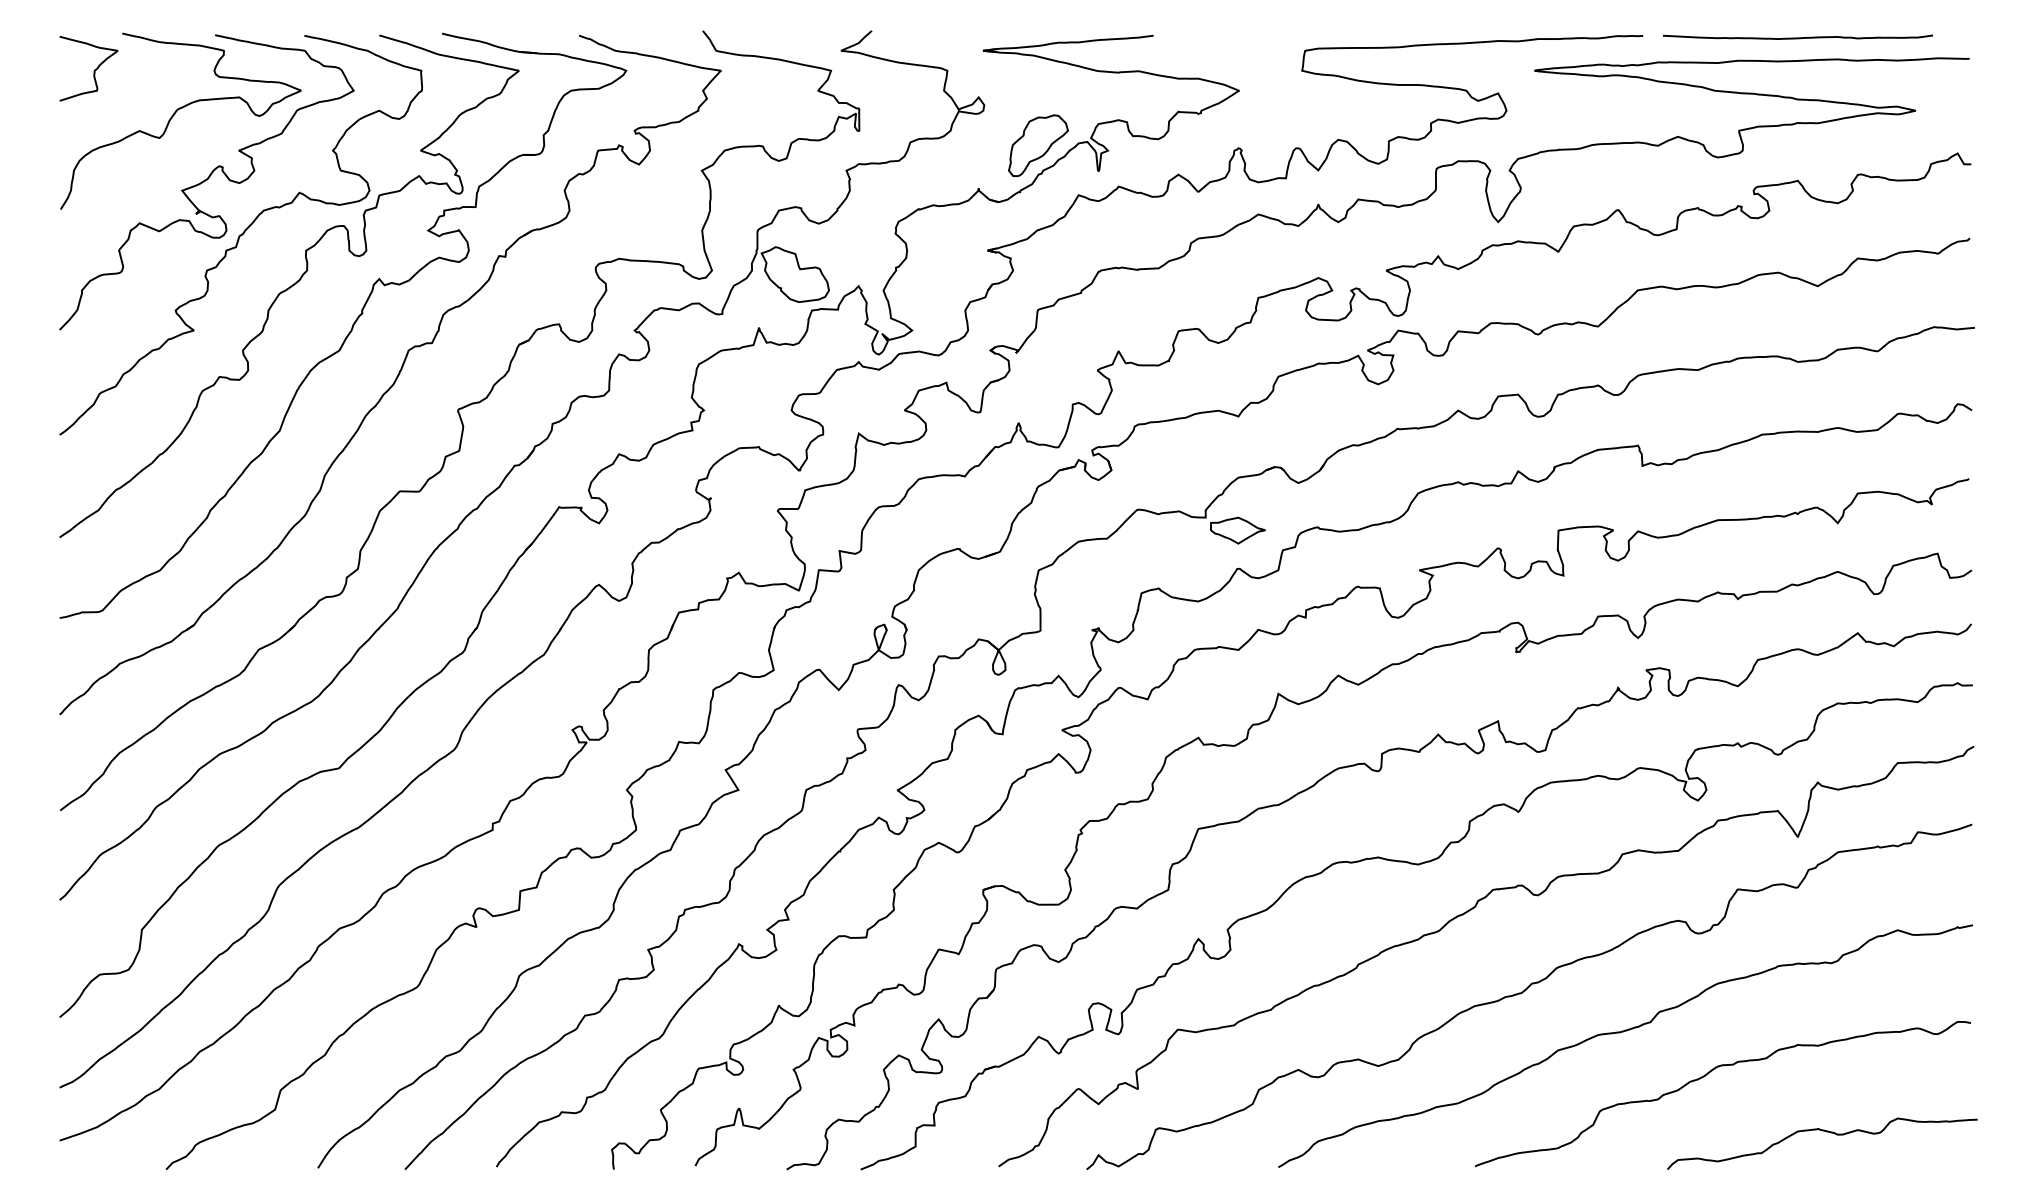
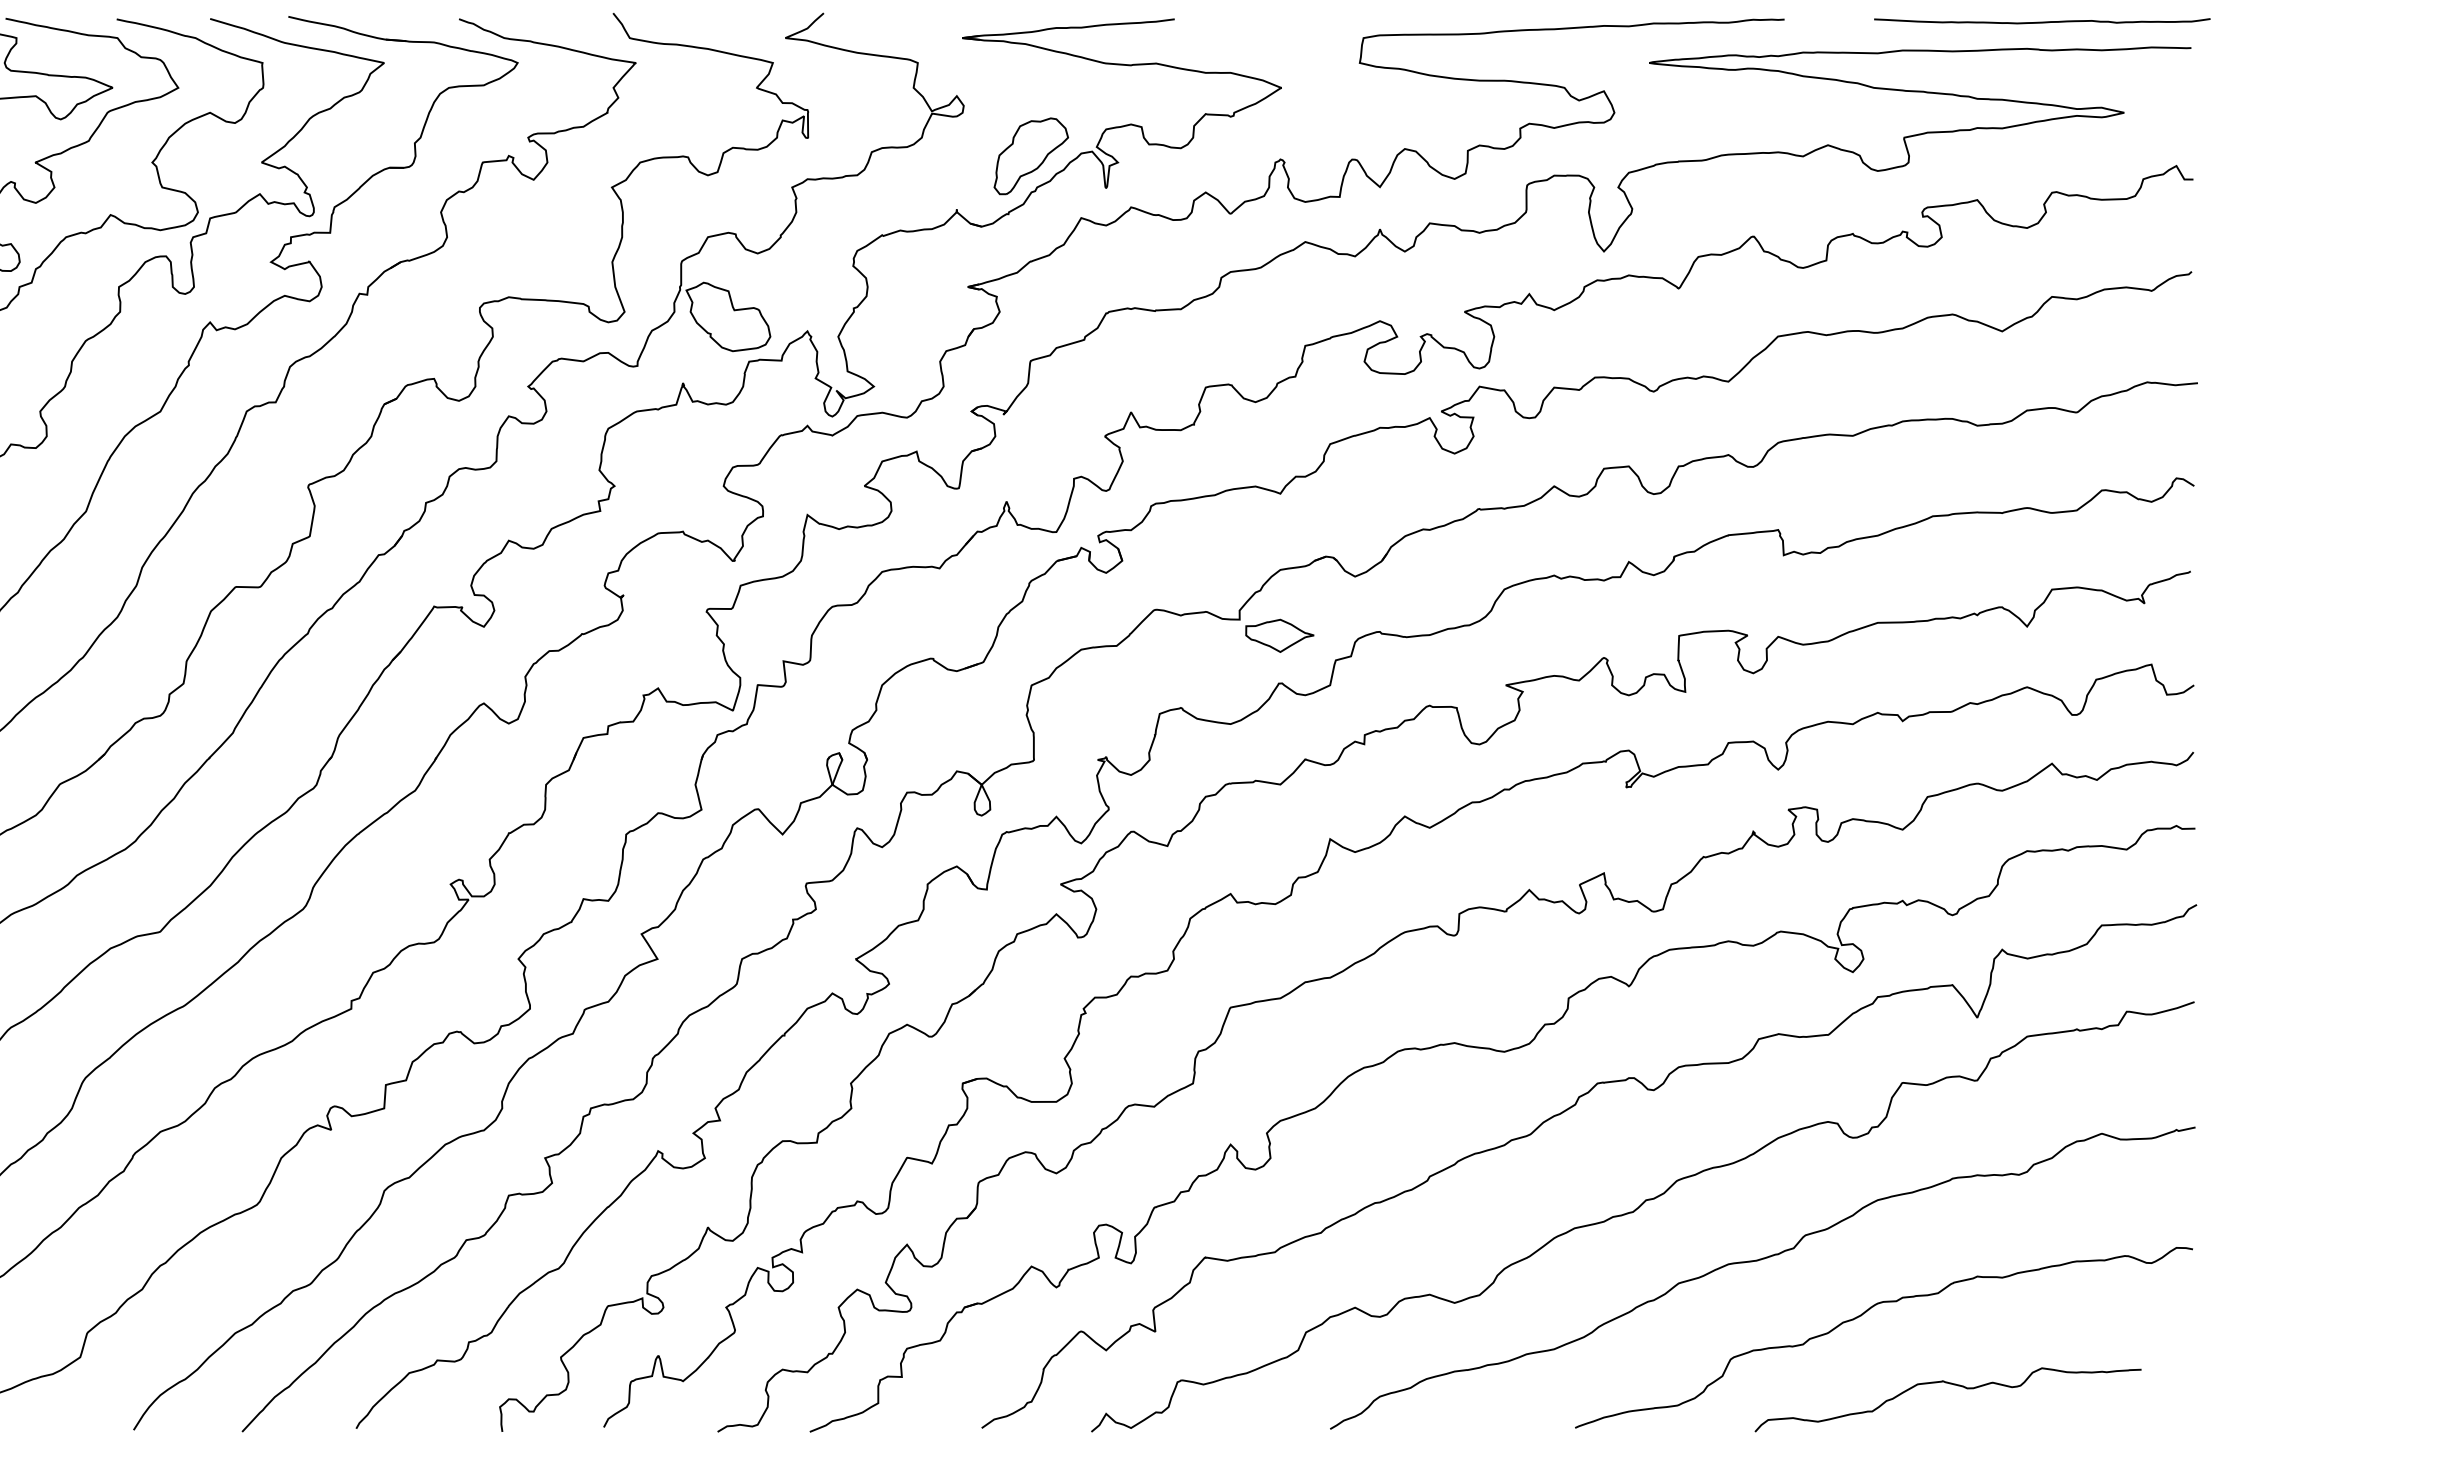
curve: (1797, 37) -> (2041, 21), moved
curve: (1826, 1132) -> (1953, 1385), moved

